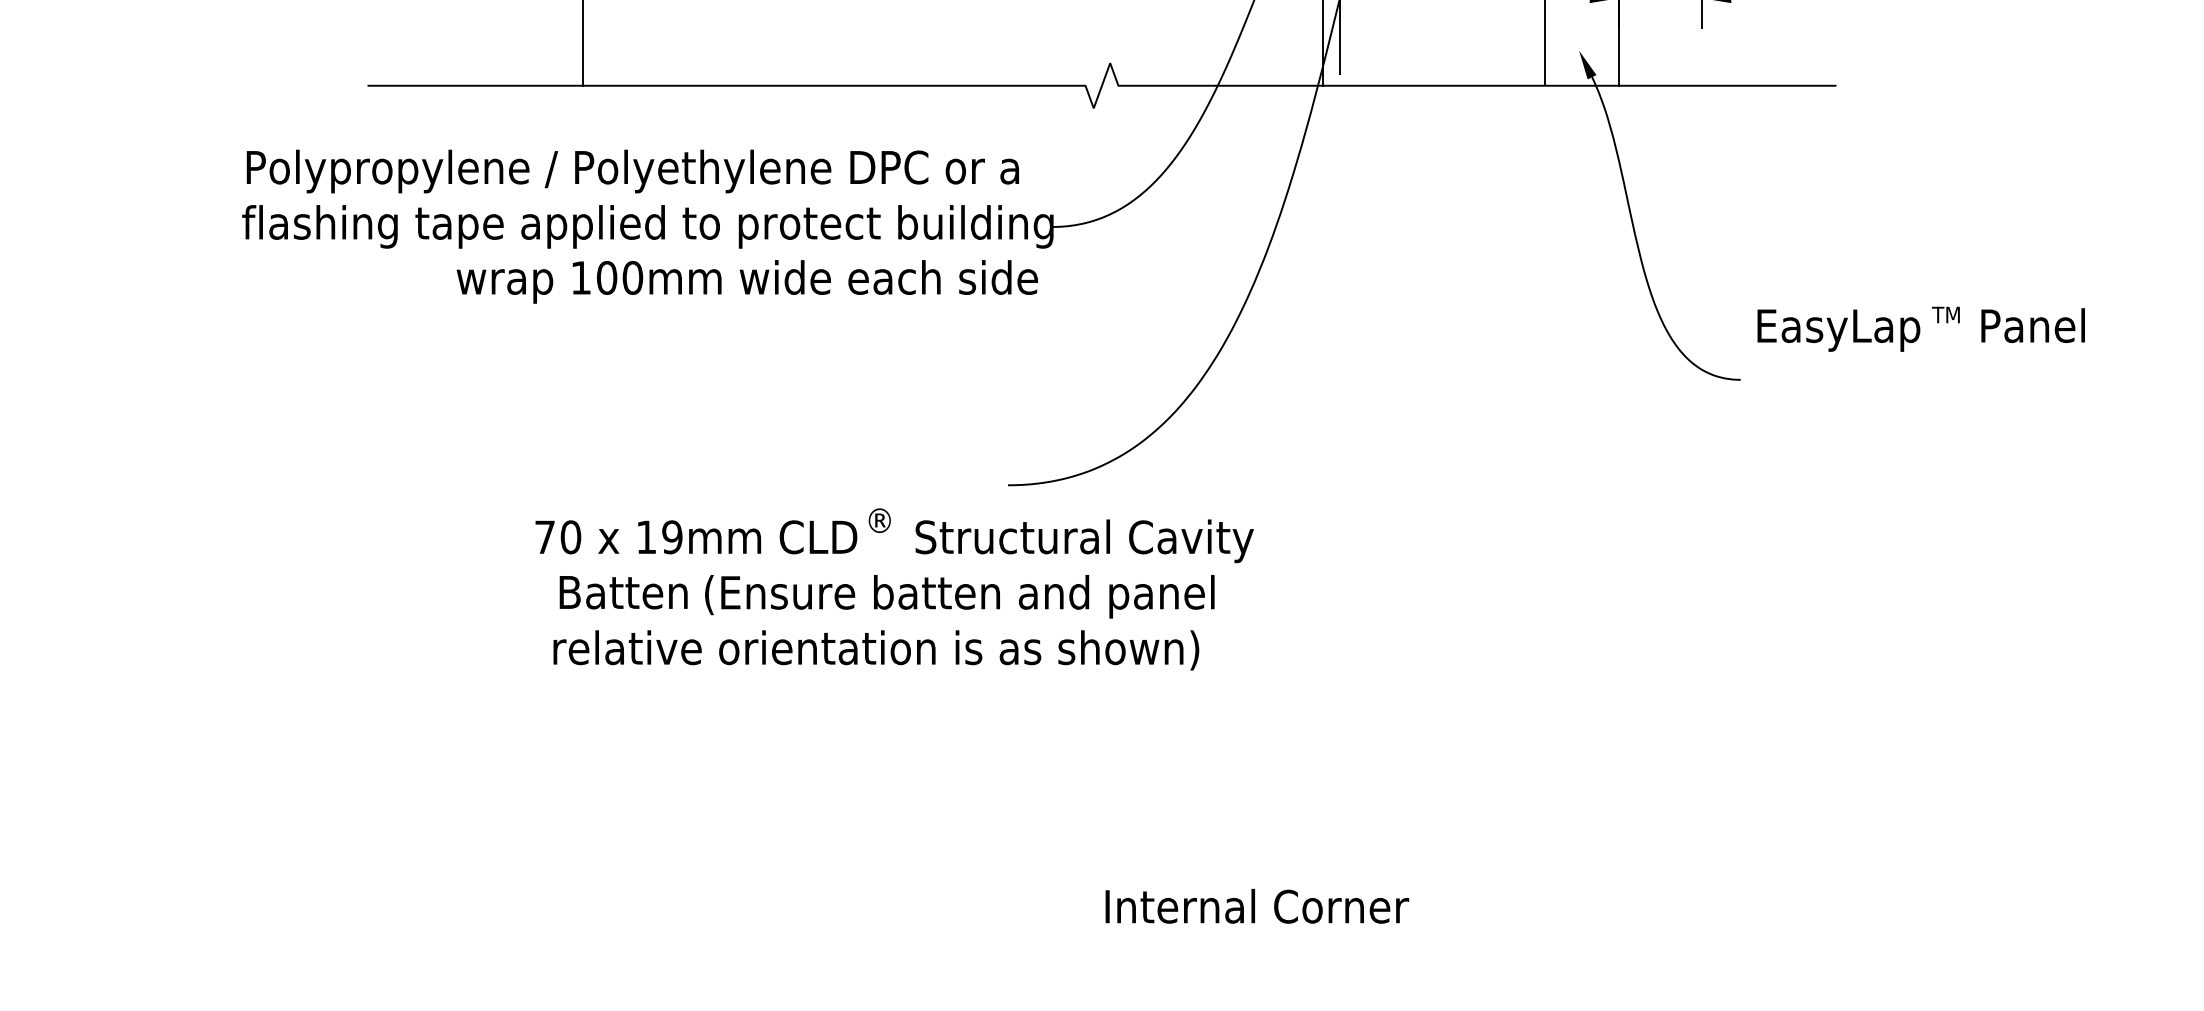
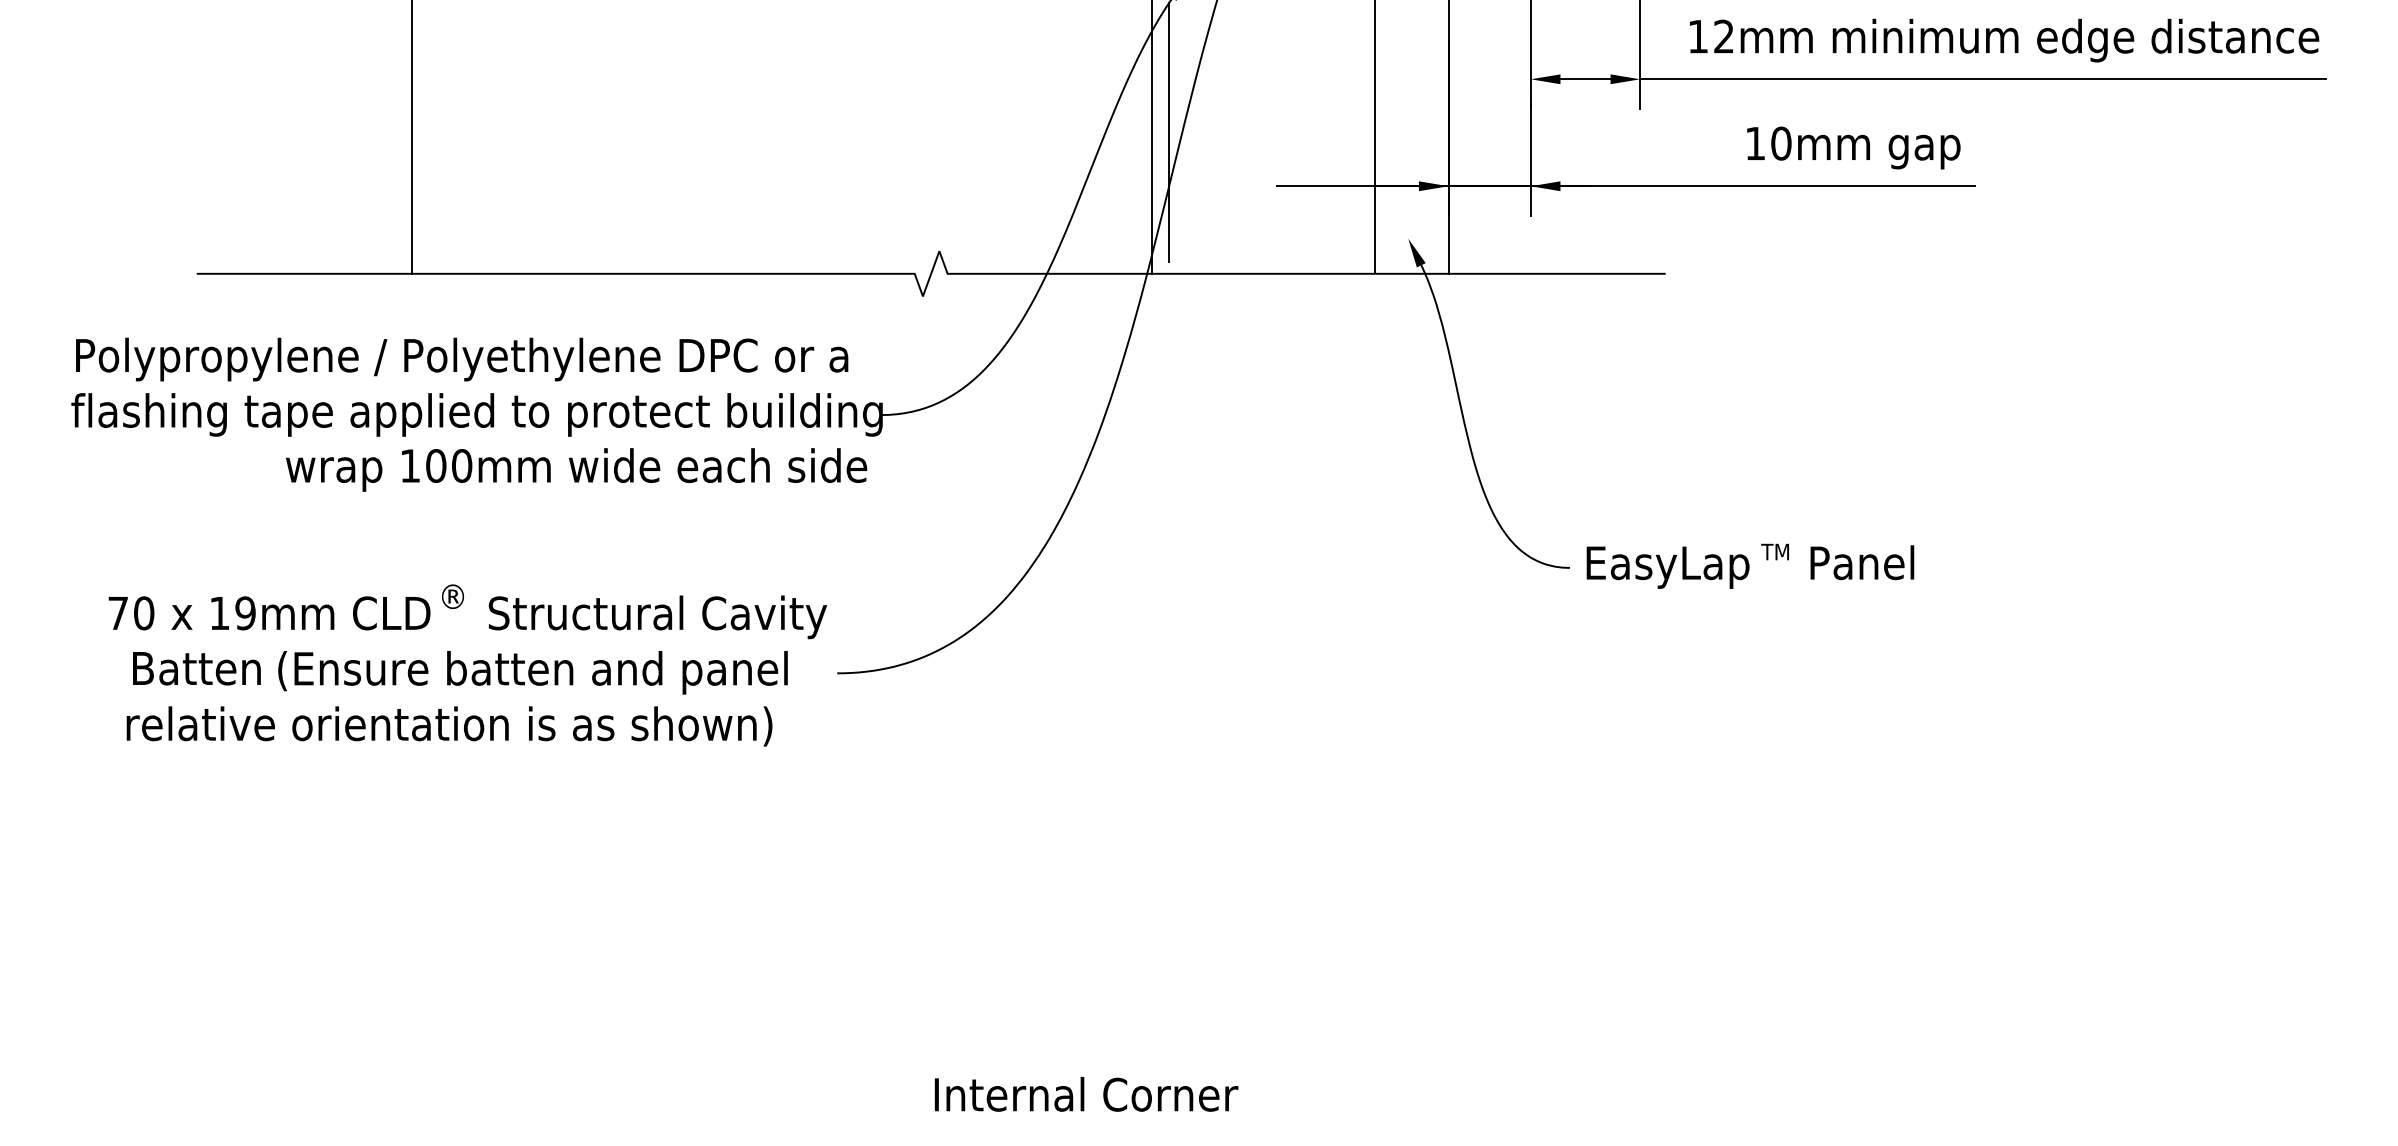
text: (1921, 328) -> (1750, 565), moved
text: (894, 589) -> (467, 665), moved

